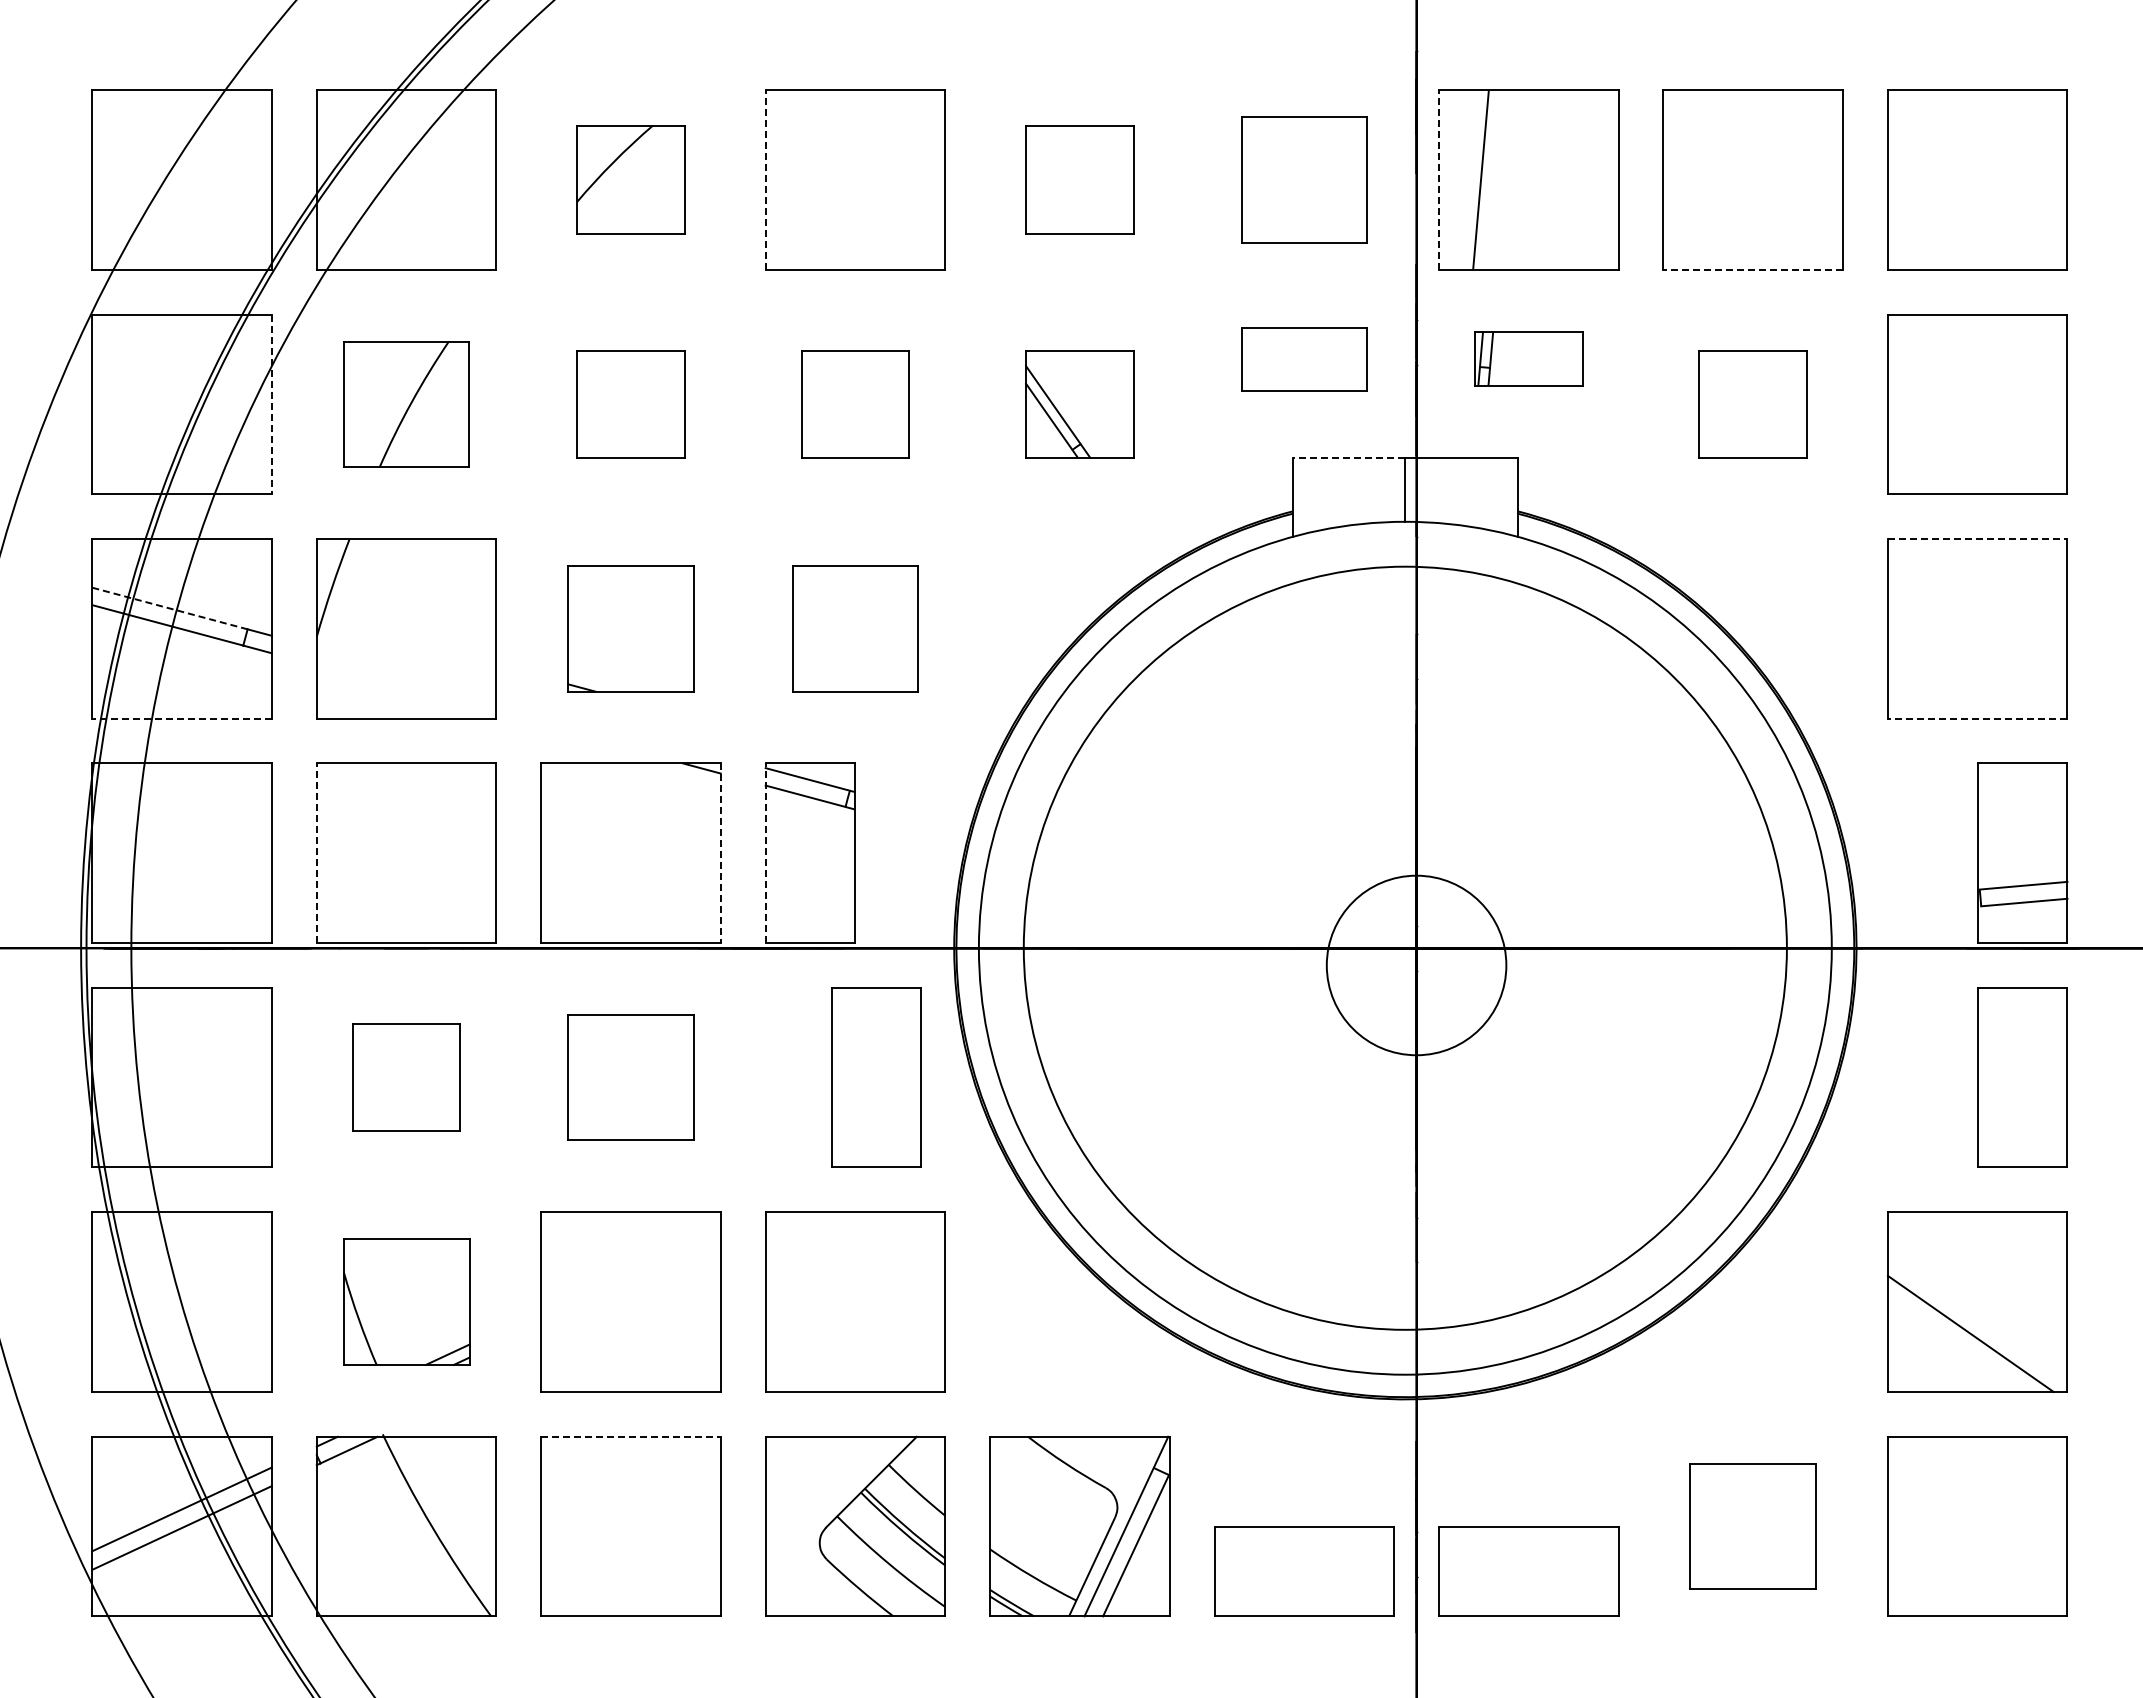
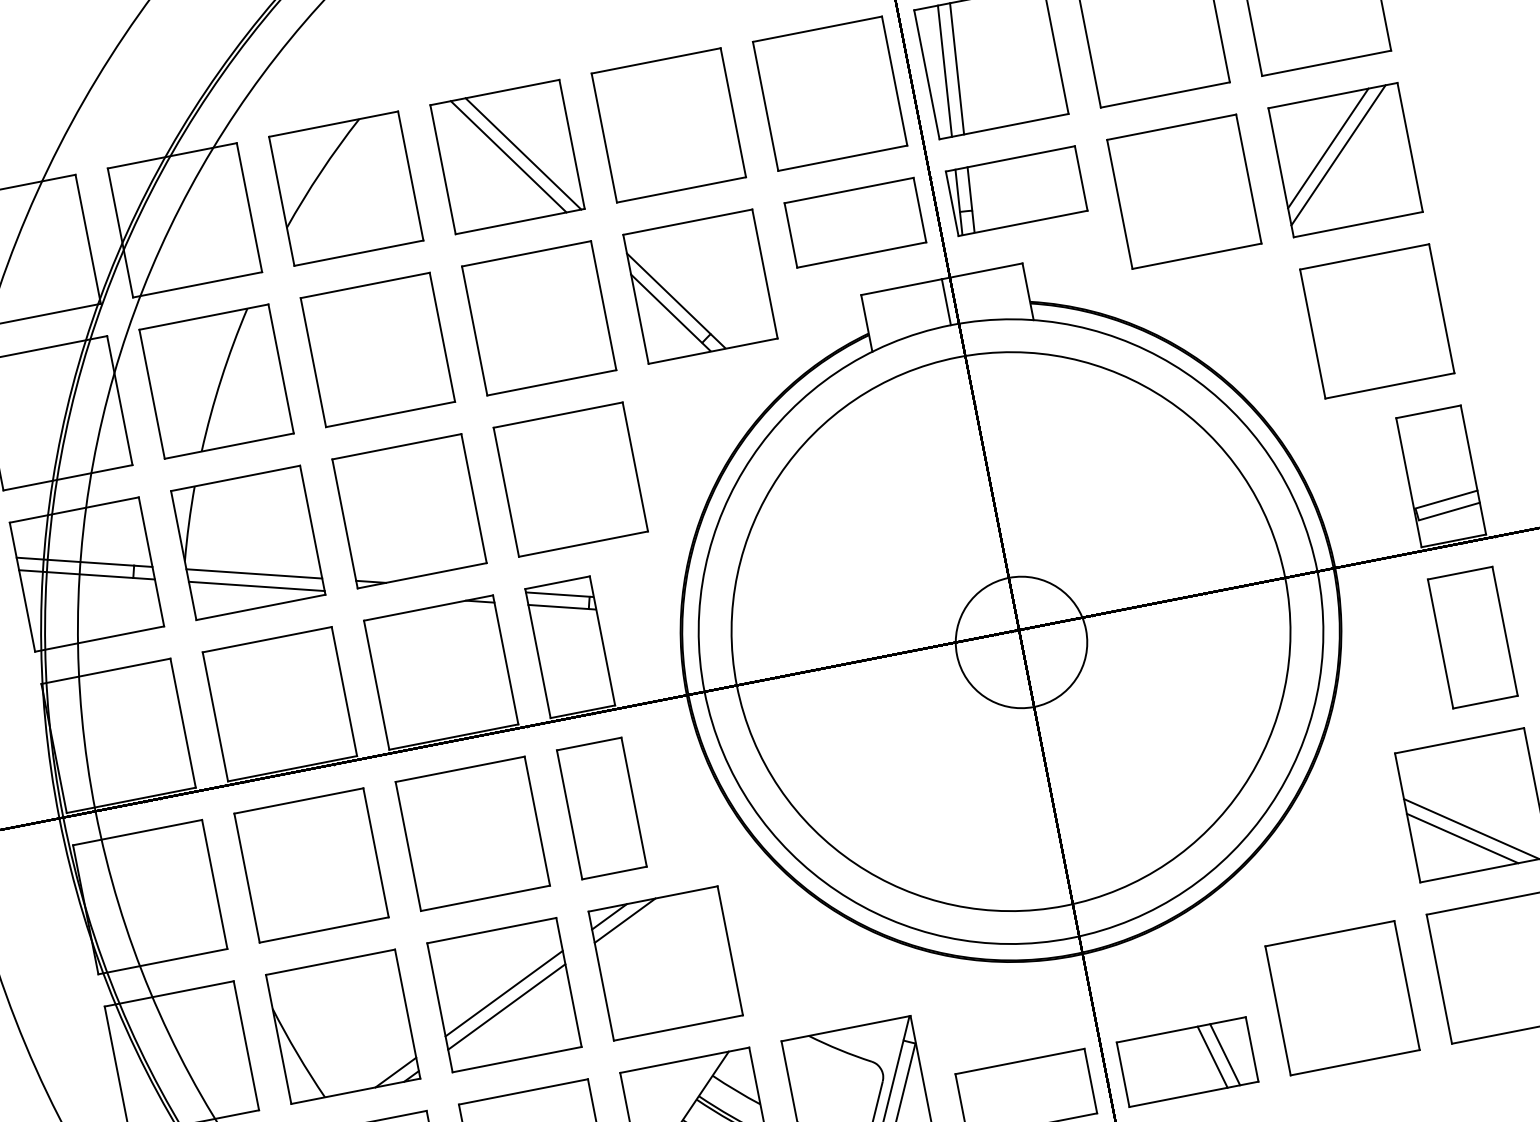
part: (630, 179) -> (345, 188), size x1.67
line: (765, 179) -> (442, 169), dashed -> solid
line: (856, 179) -> (508, 156), added
line: (877, 179) -> (523, 153), added
part: (1079, 179) -> (668, 125), size x1.67
part: (1304, 179) -> (830, 93), size x1.43
line: (1439, 179) -> (927, 74), dashed -> solid
line: (1464, 179) -> (945, 70), added
line: (1753, 269) -> (1165, 94), dashed -> solid
part: (1528, 358) -> (1016, 190), size x1.67
part: (1304, 359) -> (855, 222), size x1.43
line: (1957, 383) -> (1328, 147), added
line: (1968, 395) -> (1337, 155), added
line: (271, 404) -> (119, 400), dashed -> solid
part: (406, 404) -> (216, 381), size x1.43
part: (630, 404) -> (377, 350), size x1.67
part: (855, 404) -> (539, 318), size x1.67
part: (1079, 404) -> (700, 286), size x1.67
part: (1752, 404) -> (1183, 191), size x1.67
line: (1348, 457) -> (900, 287), dashed -> solid
line: (1977, 539) -> (1364, 257), dashed -> solid
line: (170, 608) -> (75, 561), dashed -> solid
part: (630, 628) -> (409, 511), size x1.43
part: (855, 628) -> (570, 479), size x1.43
line: (406, 671) -> (254, 573), added
line: (406, 689) -> (256, 586), added
line: (182, 718) -> (99, 638), dashed -> solid
line: (1977, 718) -> (1389, 385), dashed -> solid
line: (316, 853) -> (215, 717), dashed -> solid
line: (720, 853) -> (505, 660), dashed -> solid
line: (765, 853) -> (537, 653), dashed -> solid
part: (406, 1077) -> (311, 865), size x1.67
part: (630, 1077) -> (472, 833), size x1.43
part: (876, 1077) -> (601, 808), moved
line: (792, 1224) -> (609, 916), added
line: (811, 1233) -> (624, 920), added
line: (630, 1299) -> (503, 993), added
part: (406, 1301) -> (343, 1026), size x1.43
line: (630, 1318) -> (506, 1006), added
line: (1955, 1343) -> (1462, 838), added
line: (631, 1436) -> (523, 1091), dashed -> solid
part: (1752, 1526) -> (1342, 998), size x1.43
line: (1563, 1571) -> (1212, 1057), added
line: (1581, 1571) -> (1225, 1054), added

